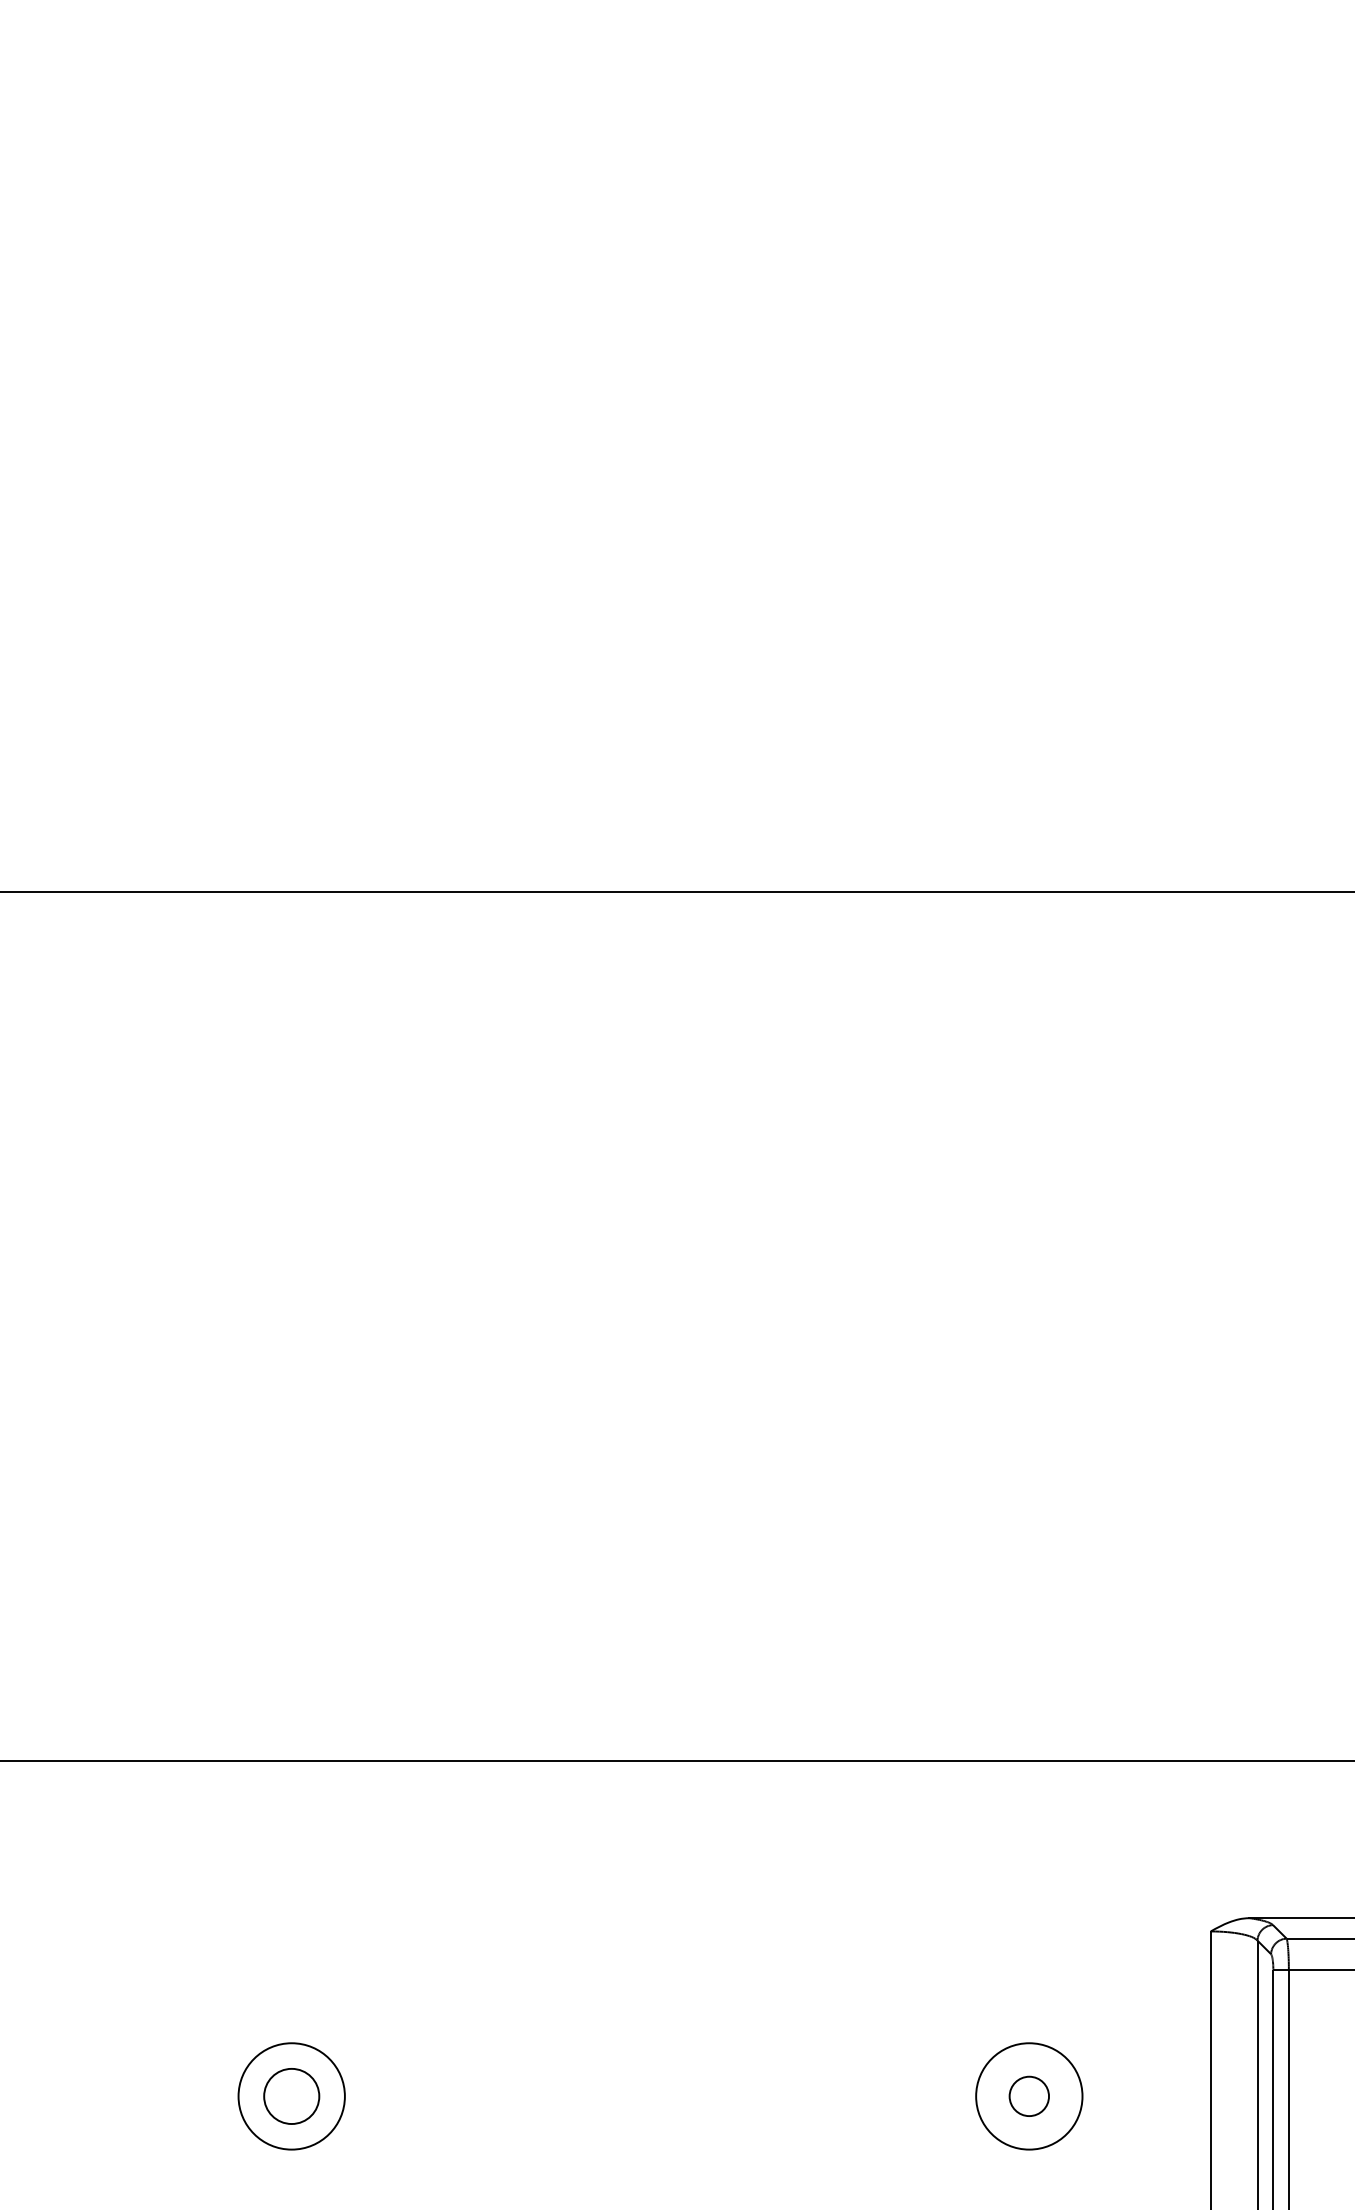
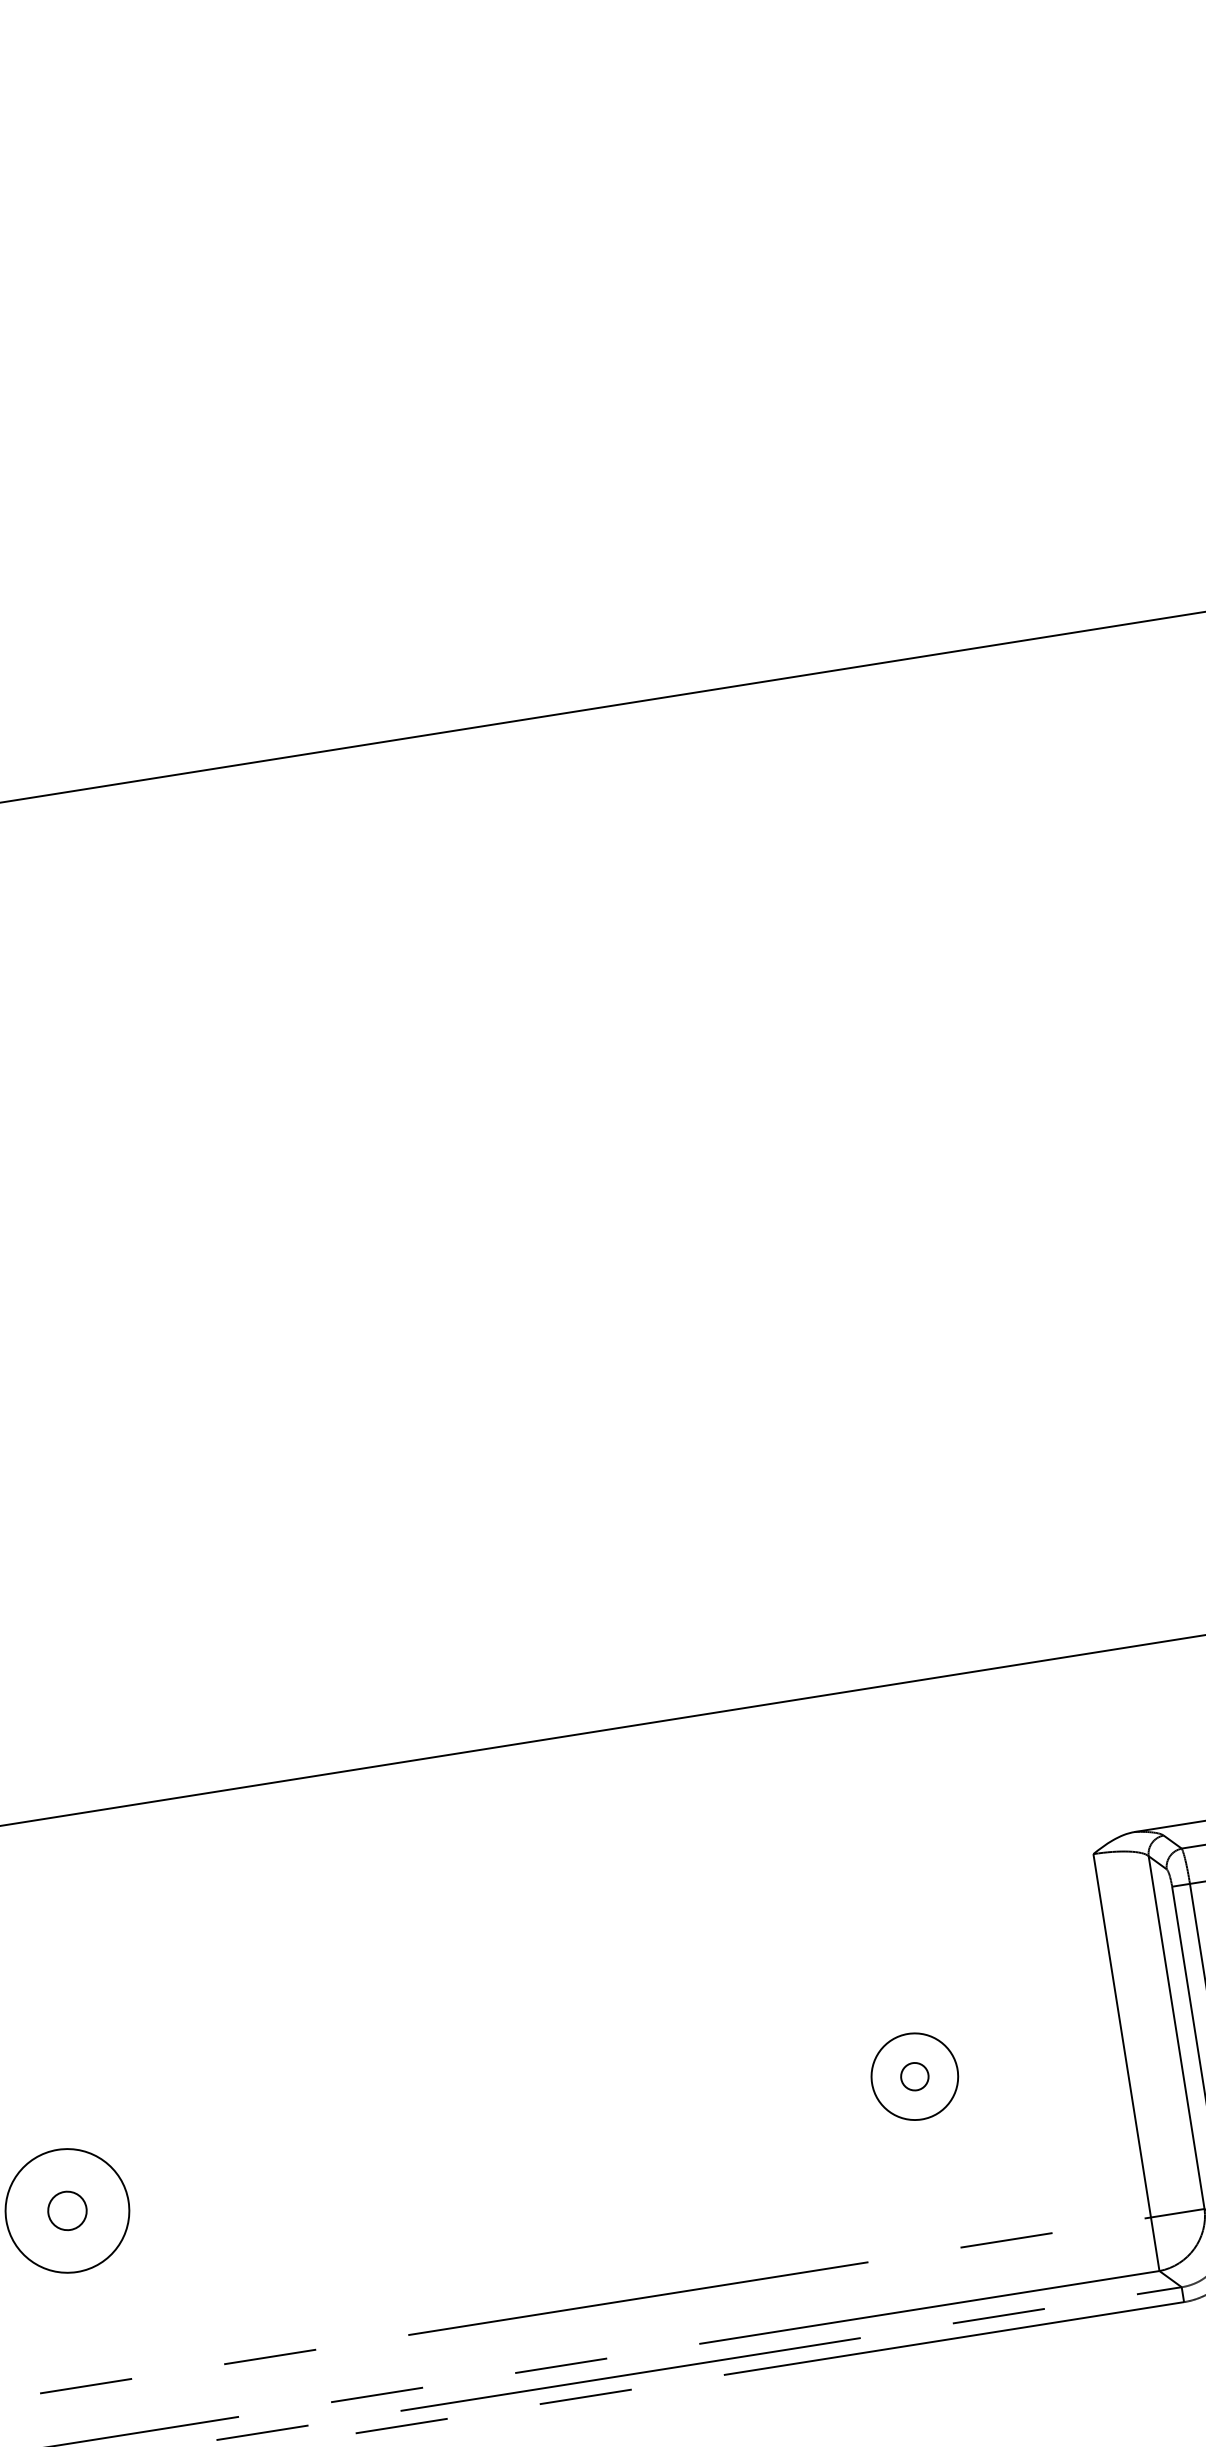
circle: (291, 2096) -> (67, 2211), size x0.6
circle: (1029, 2096) -> (915, 2076), size x0.6
circle: (1029, 2096) -> (915, 2076), size x0.7

